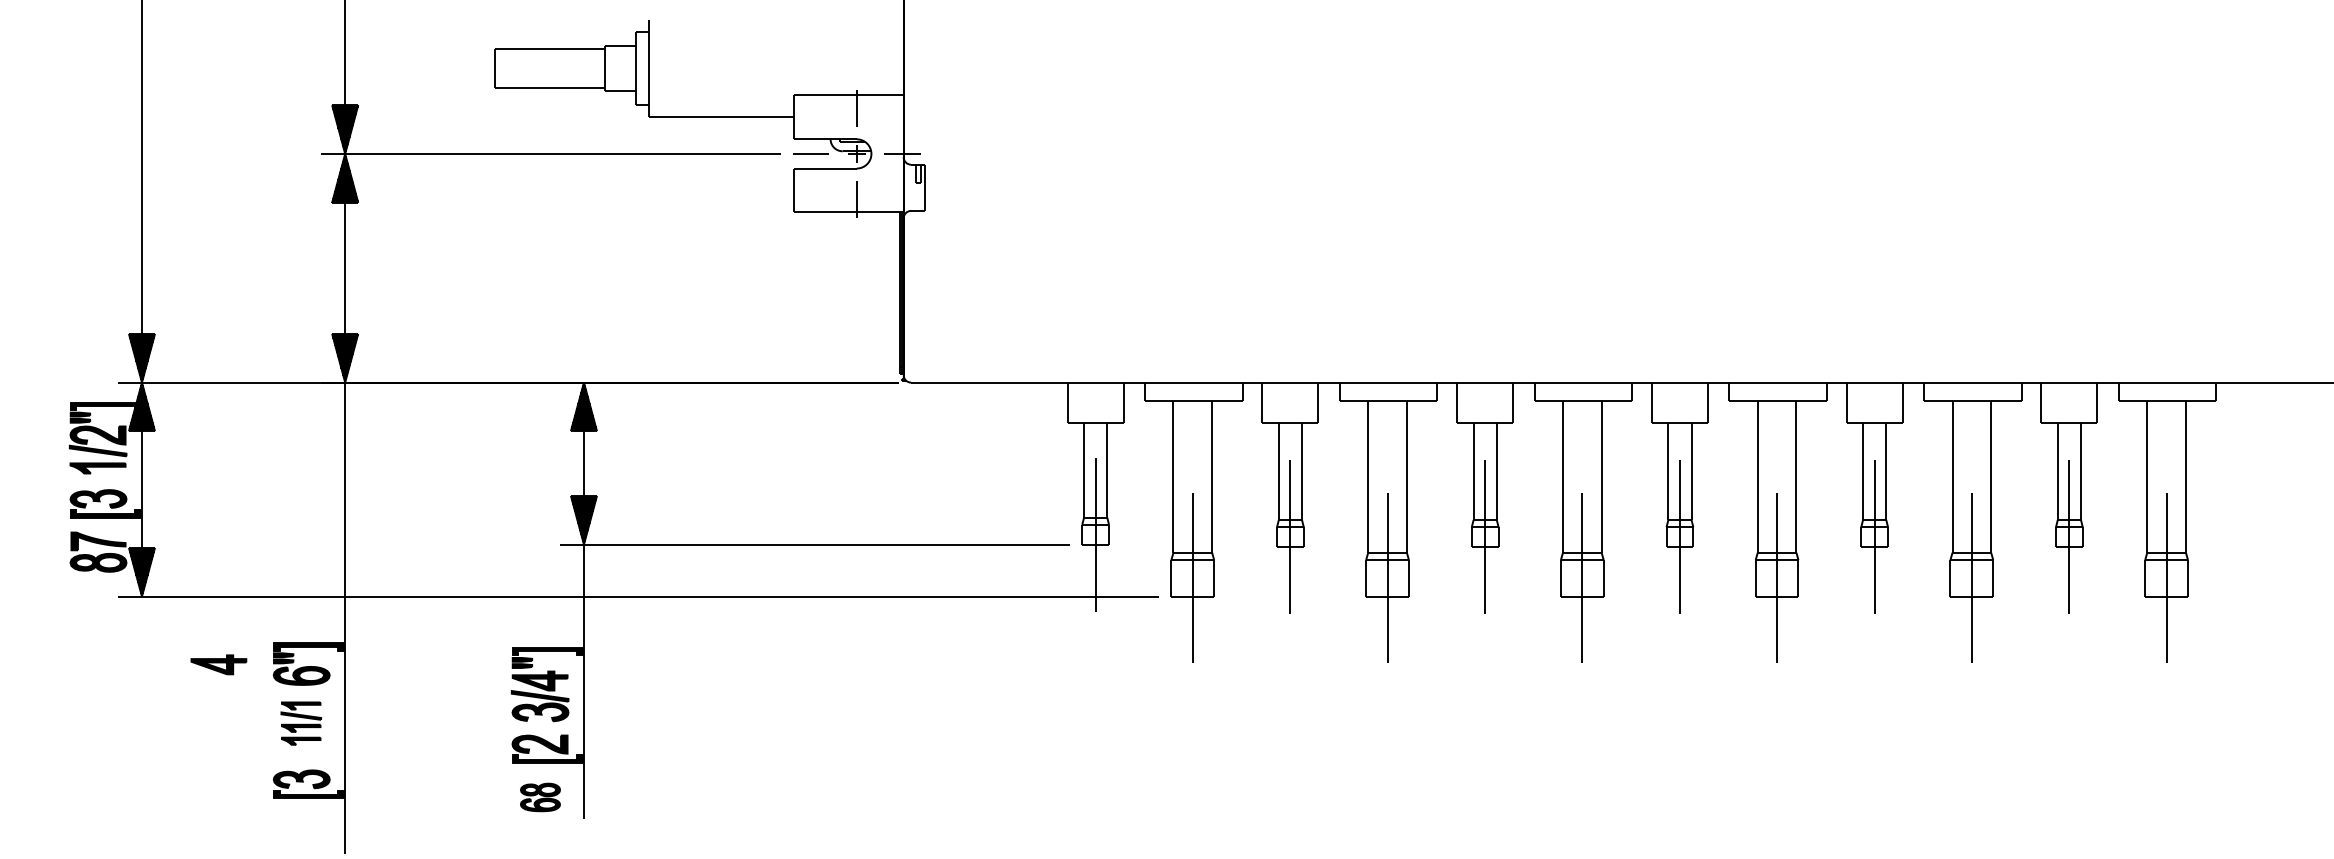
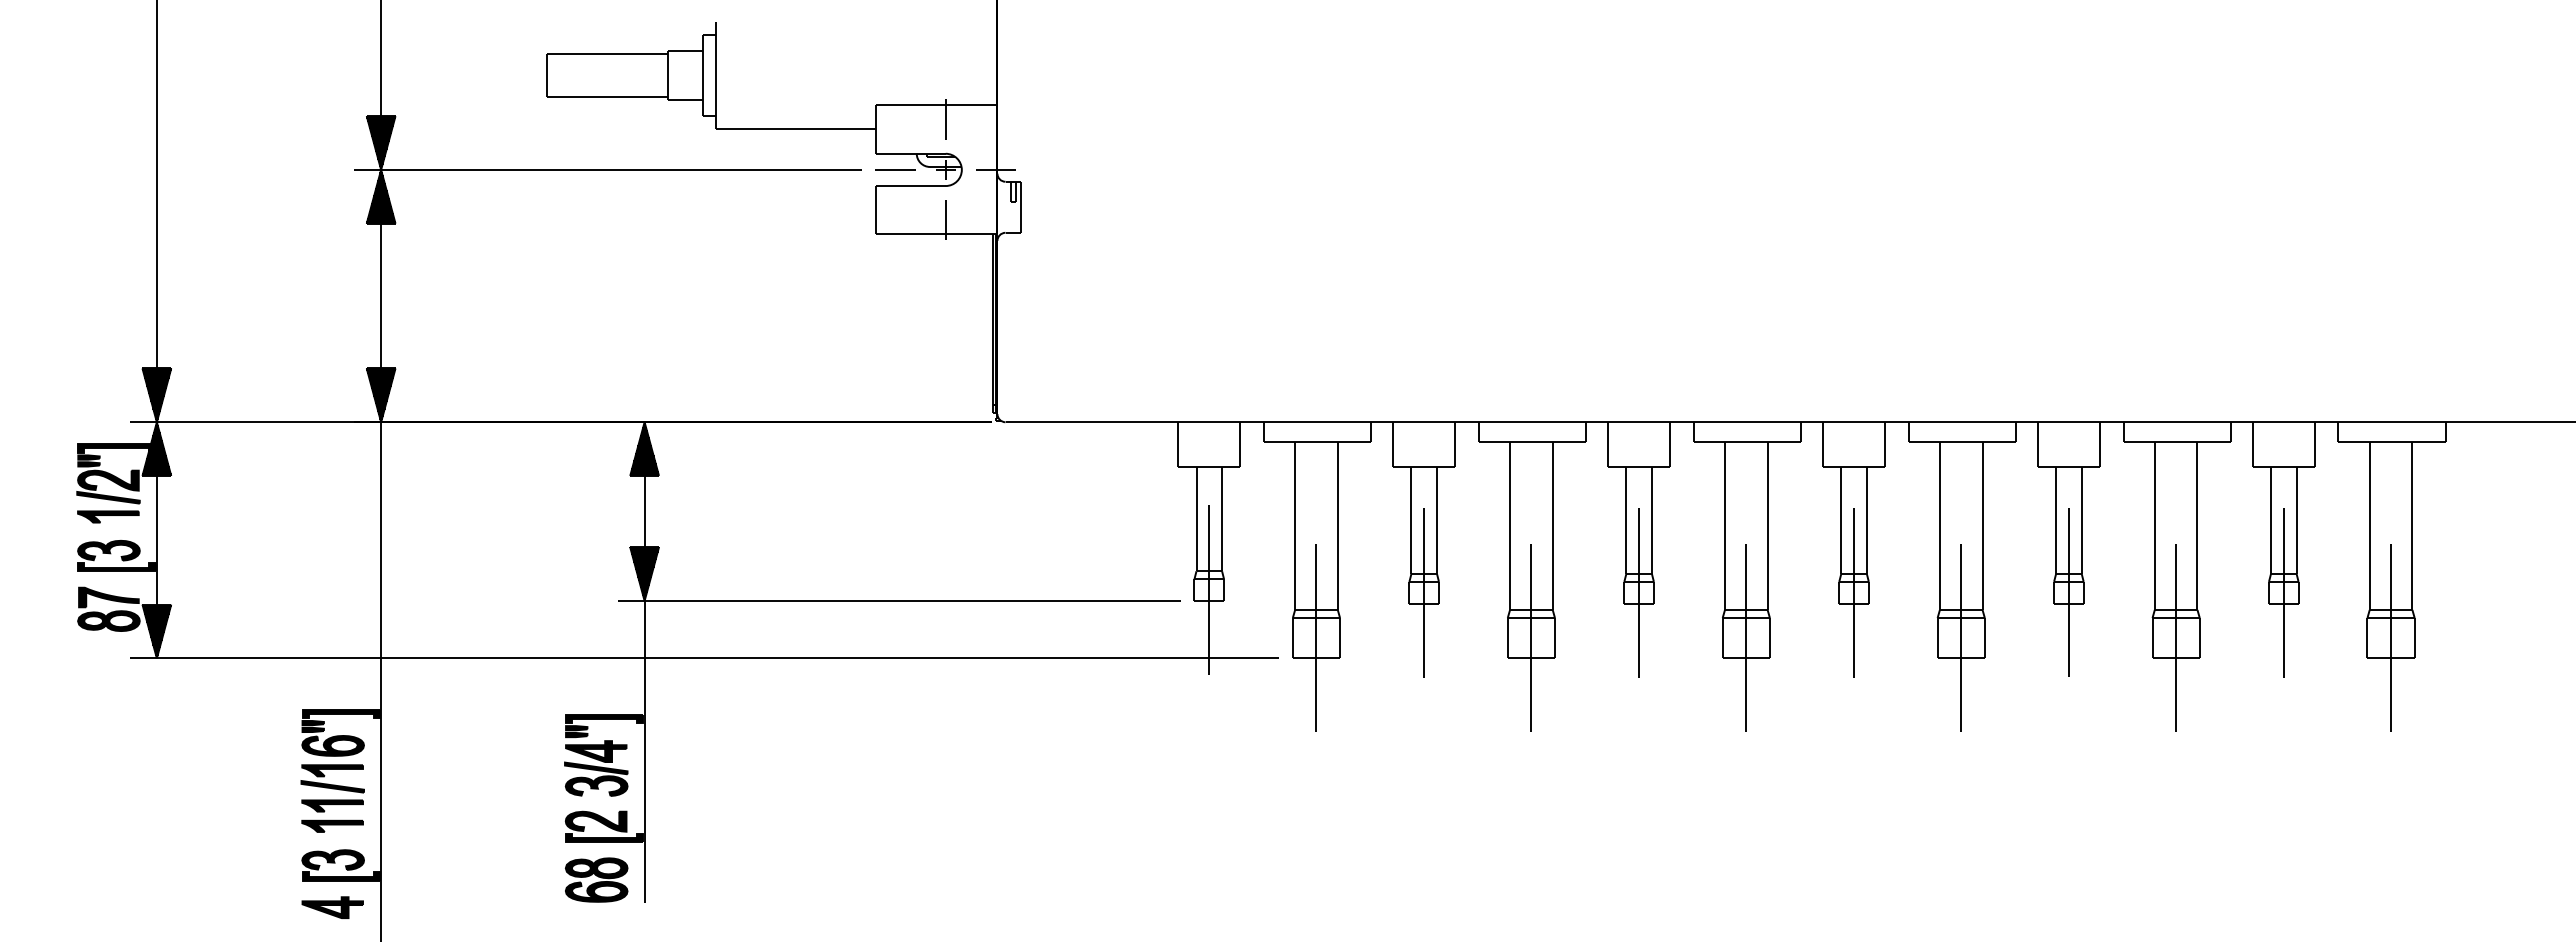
part: (218, 664) -> (332, 907), moved
part: (301, 723) -> (332, 798), size x1.43
part: (540, 796) -> (596, 879), size x1.43

